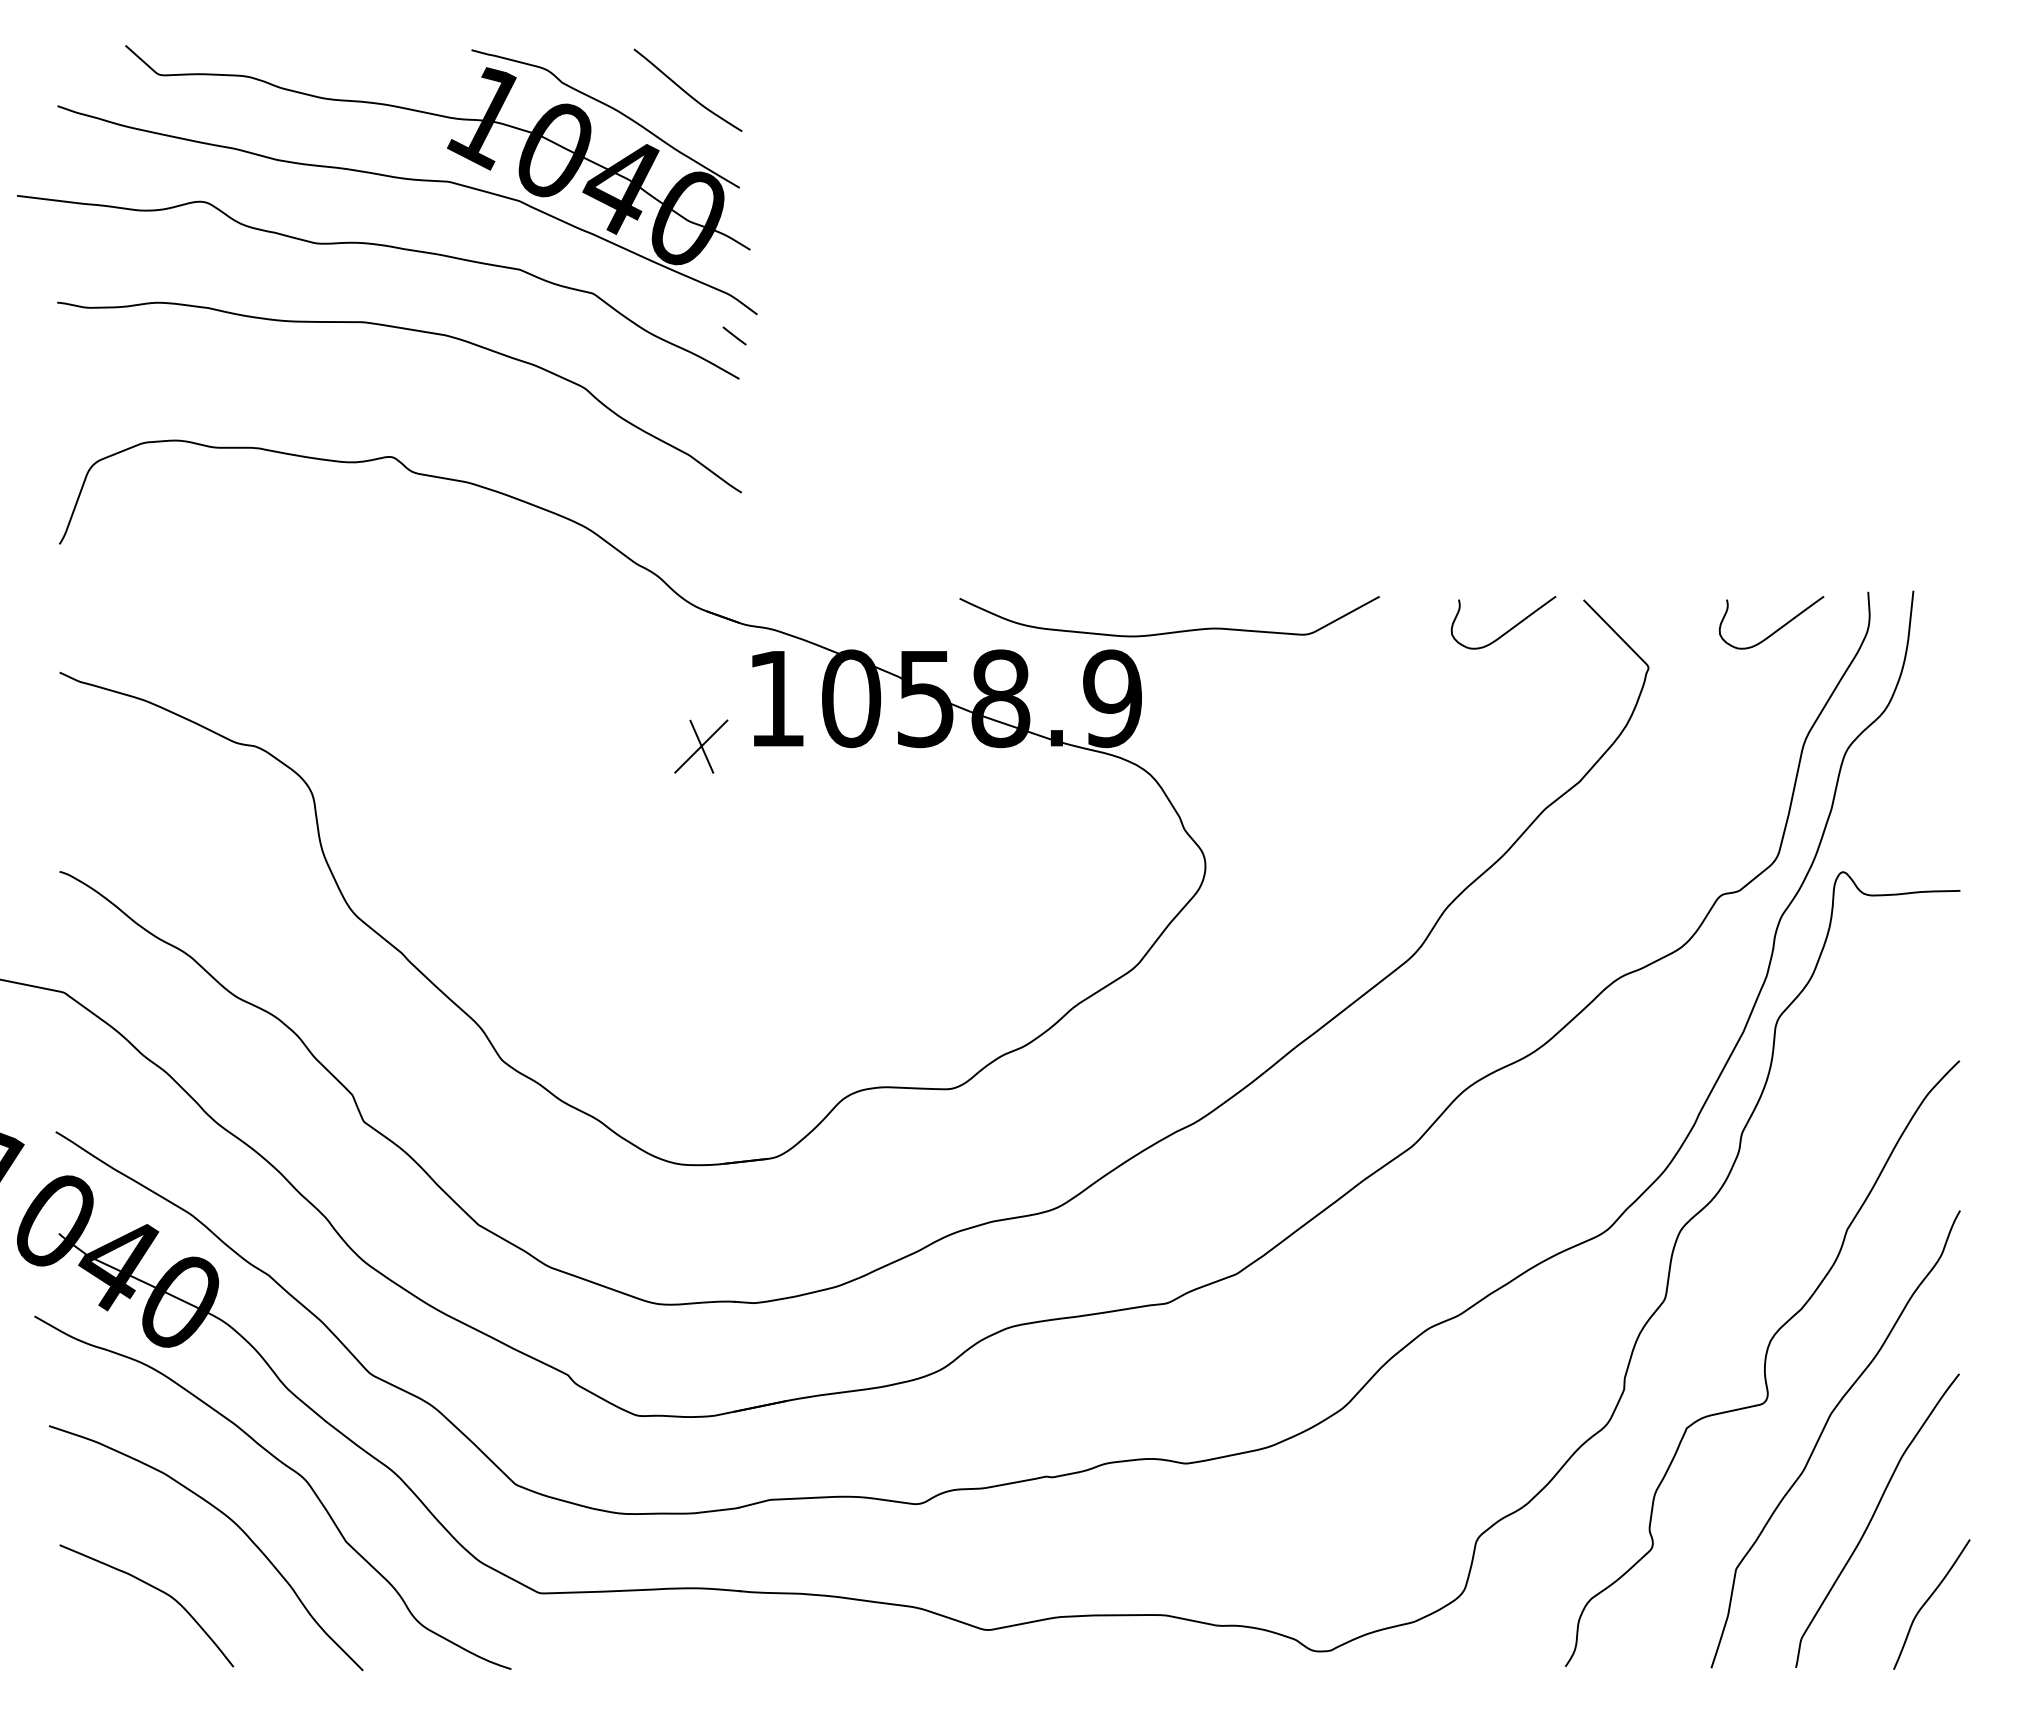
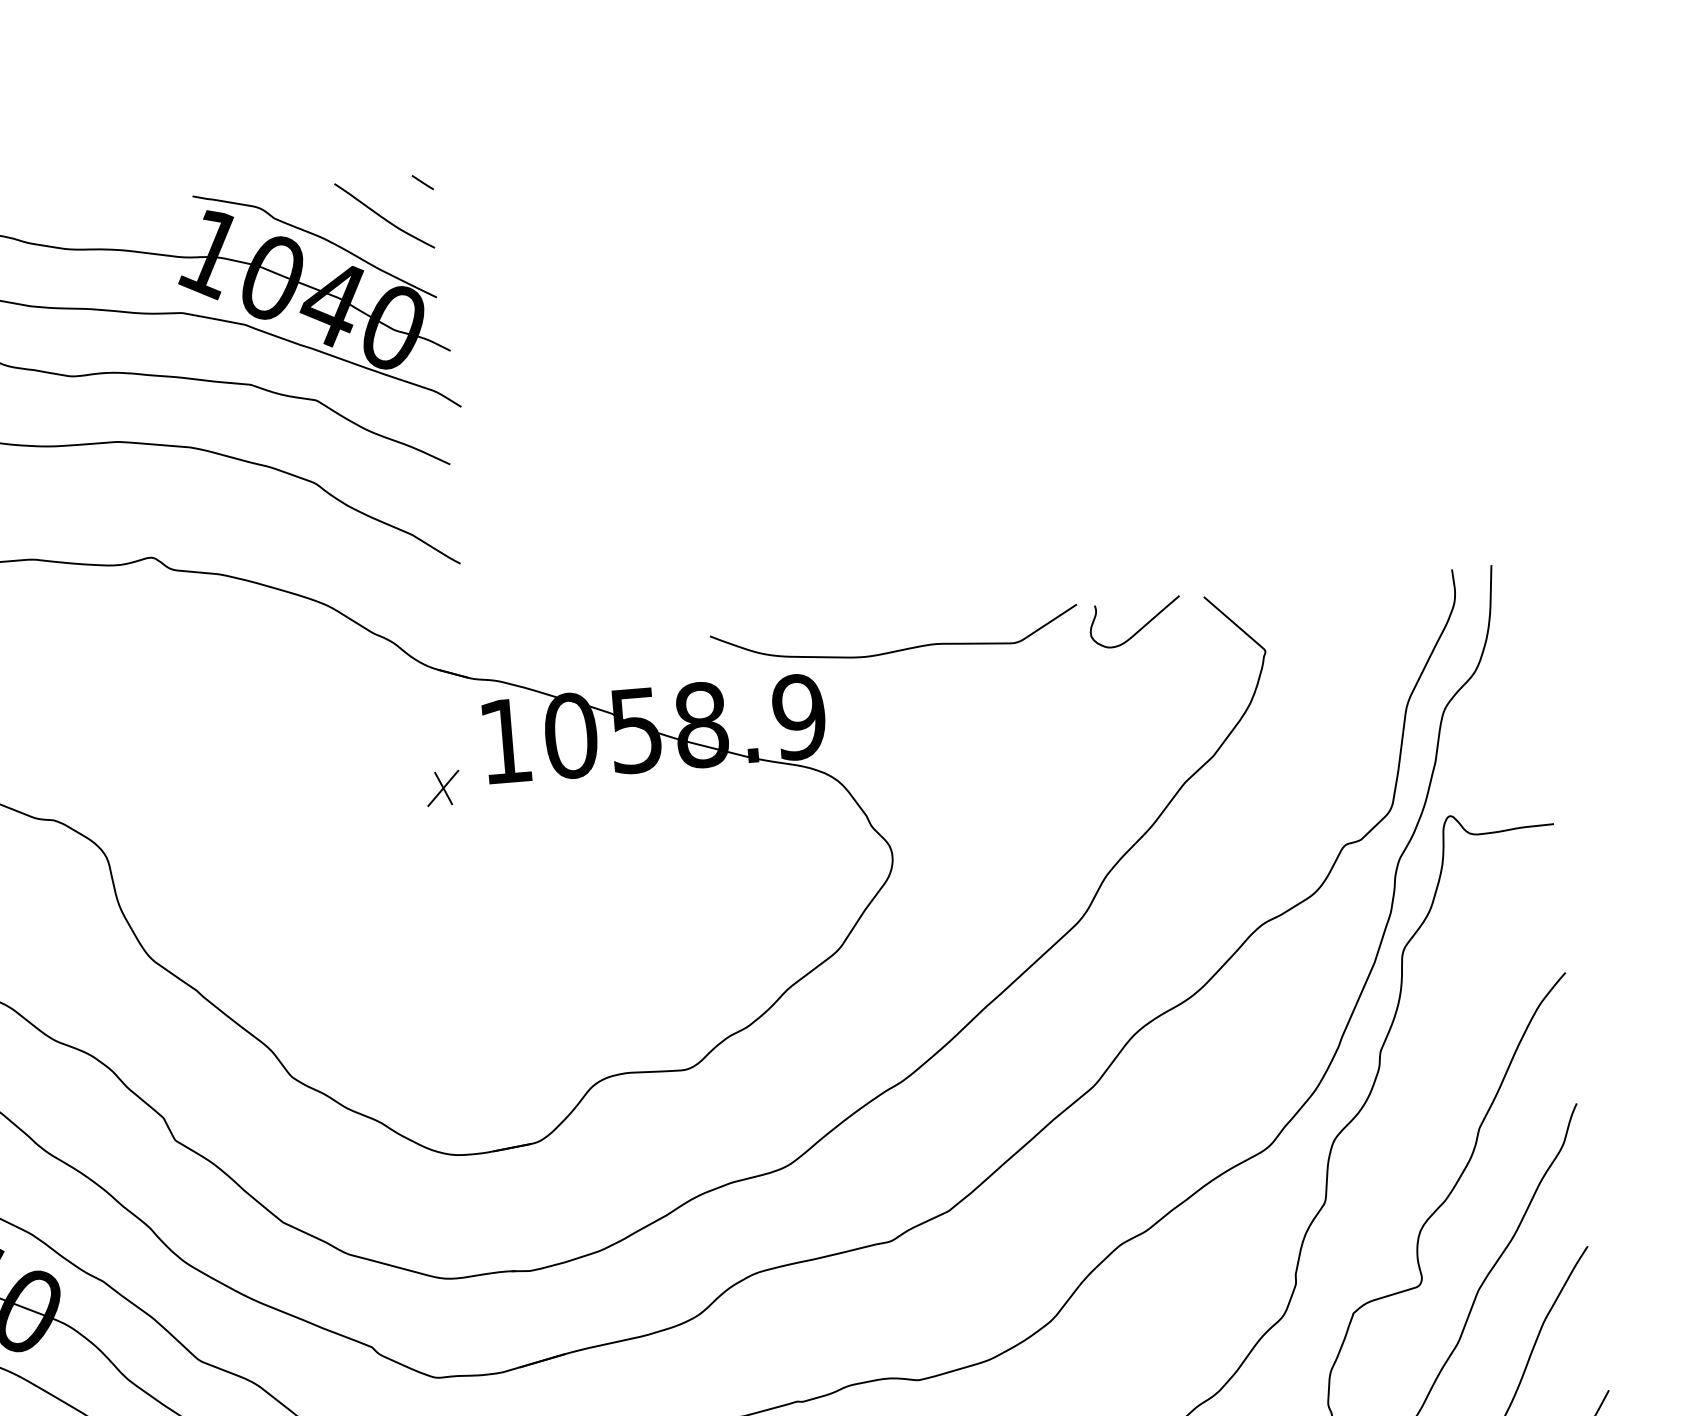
line: (734, 335) -> (422, 182), moved
curve: (1775, 630) -> (1373, 609), removed
curve: (1171, 631) -> (897, 649), moved
part: (700, 746) -> (442, 788), size x0.71

